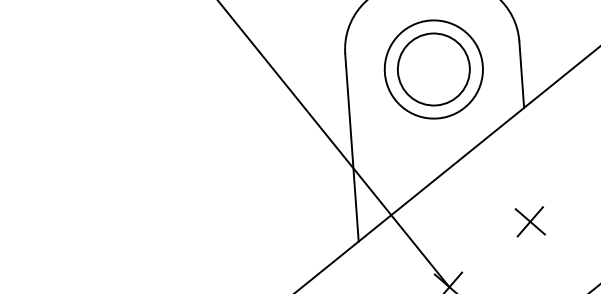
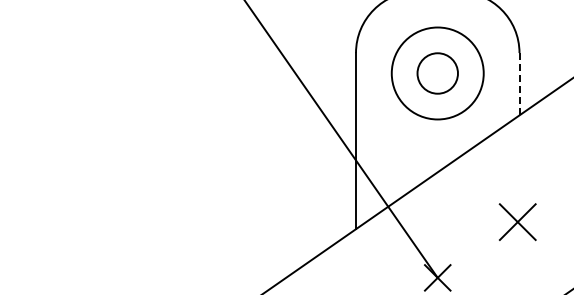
circle: (433, 69) -> (437, 73), size x0.6
line: (521, 73) -> (519, 83), solid -> dashed
part: (530, 222) -> (517, 222), size x1.4

